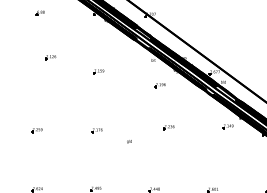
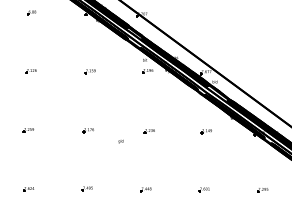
part: (49, 57) -> (30, 71), moved
part: (159, 85) -> (147, 71), moved
part: (226, 126) -> (205, 131), moved
part: (167, 127) -> (148, 131), moved

